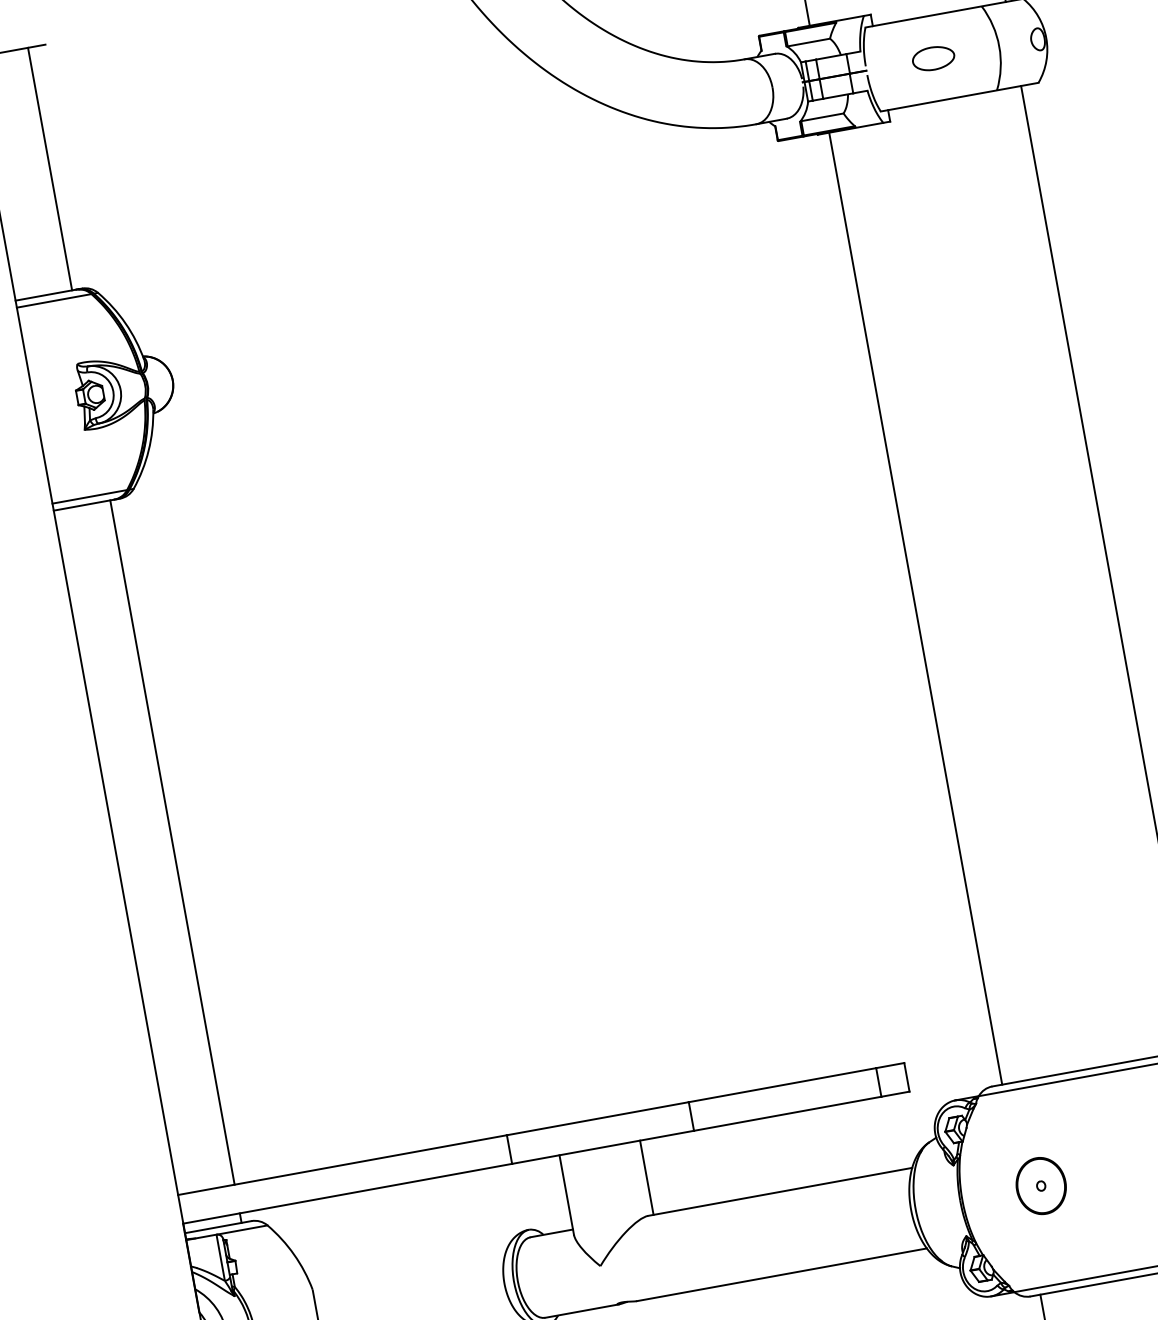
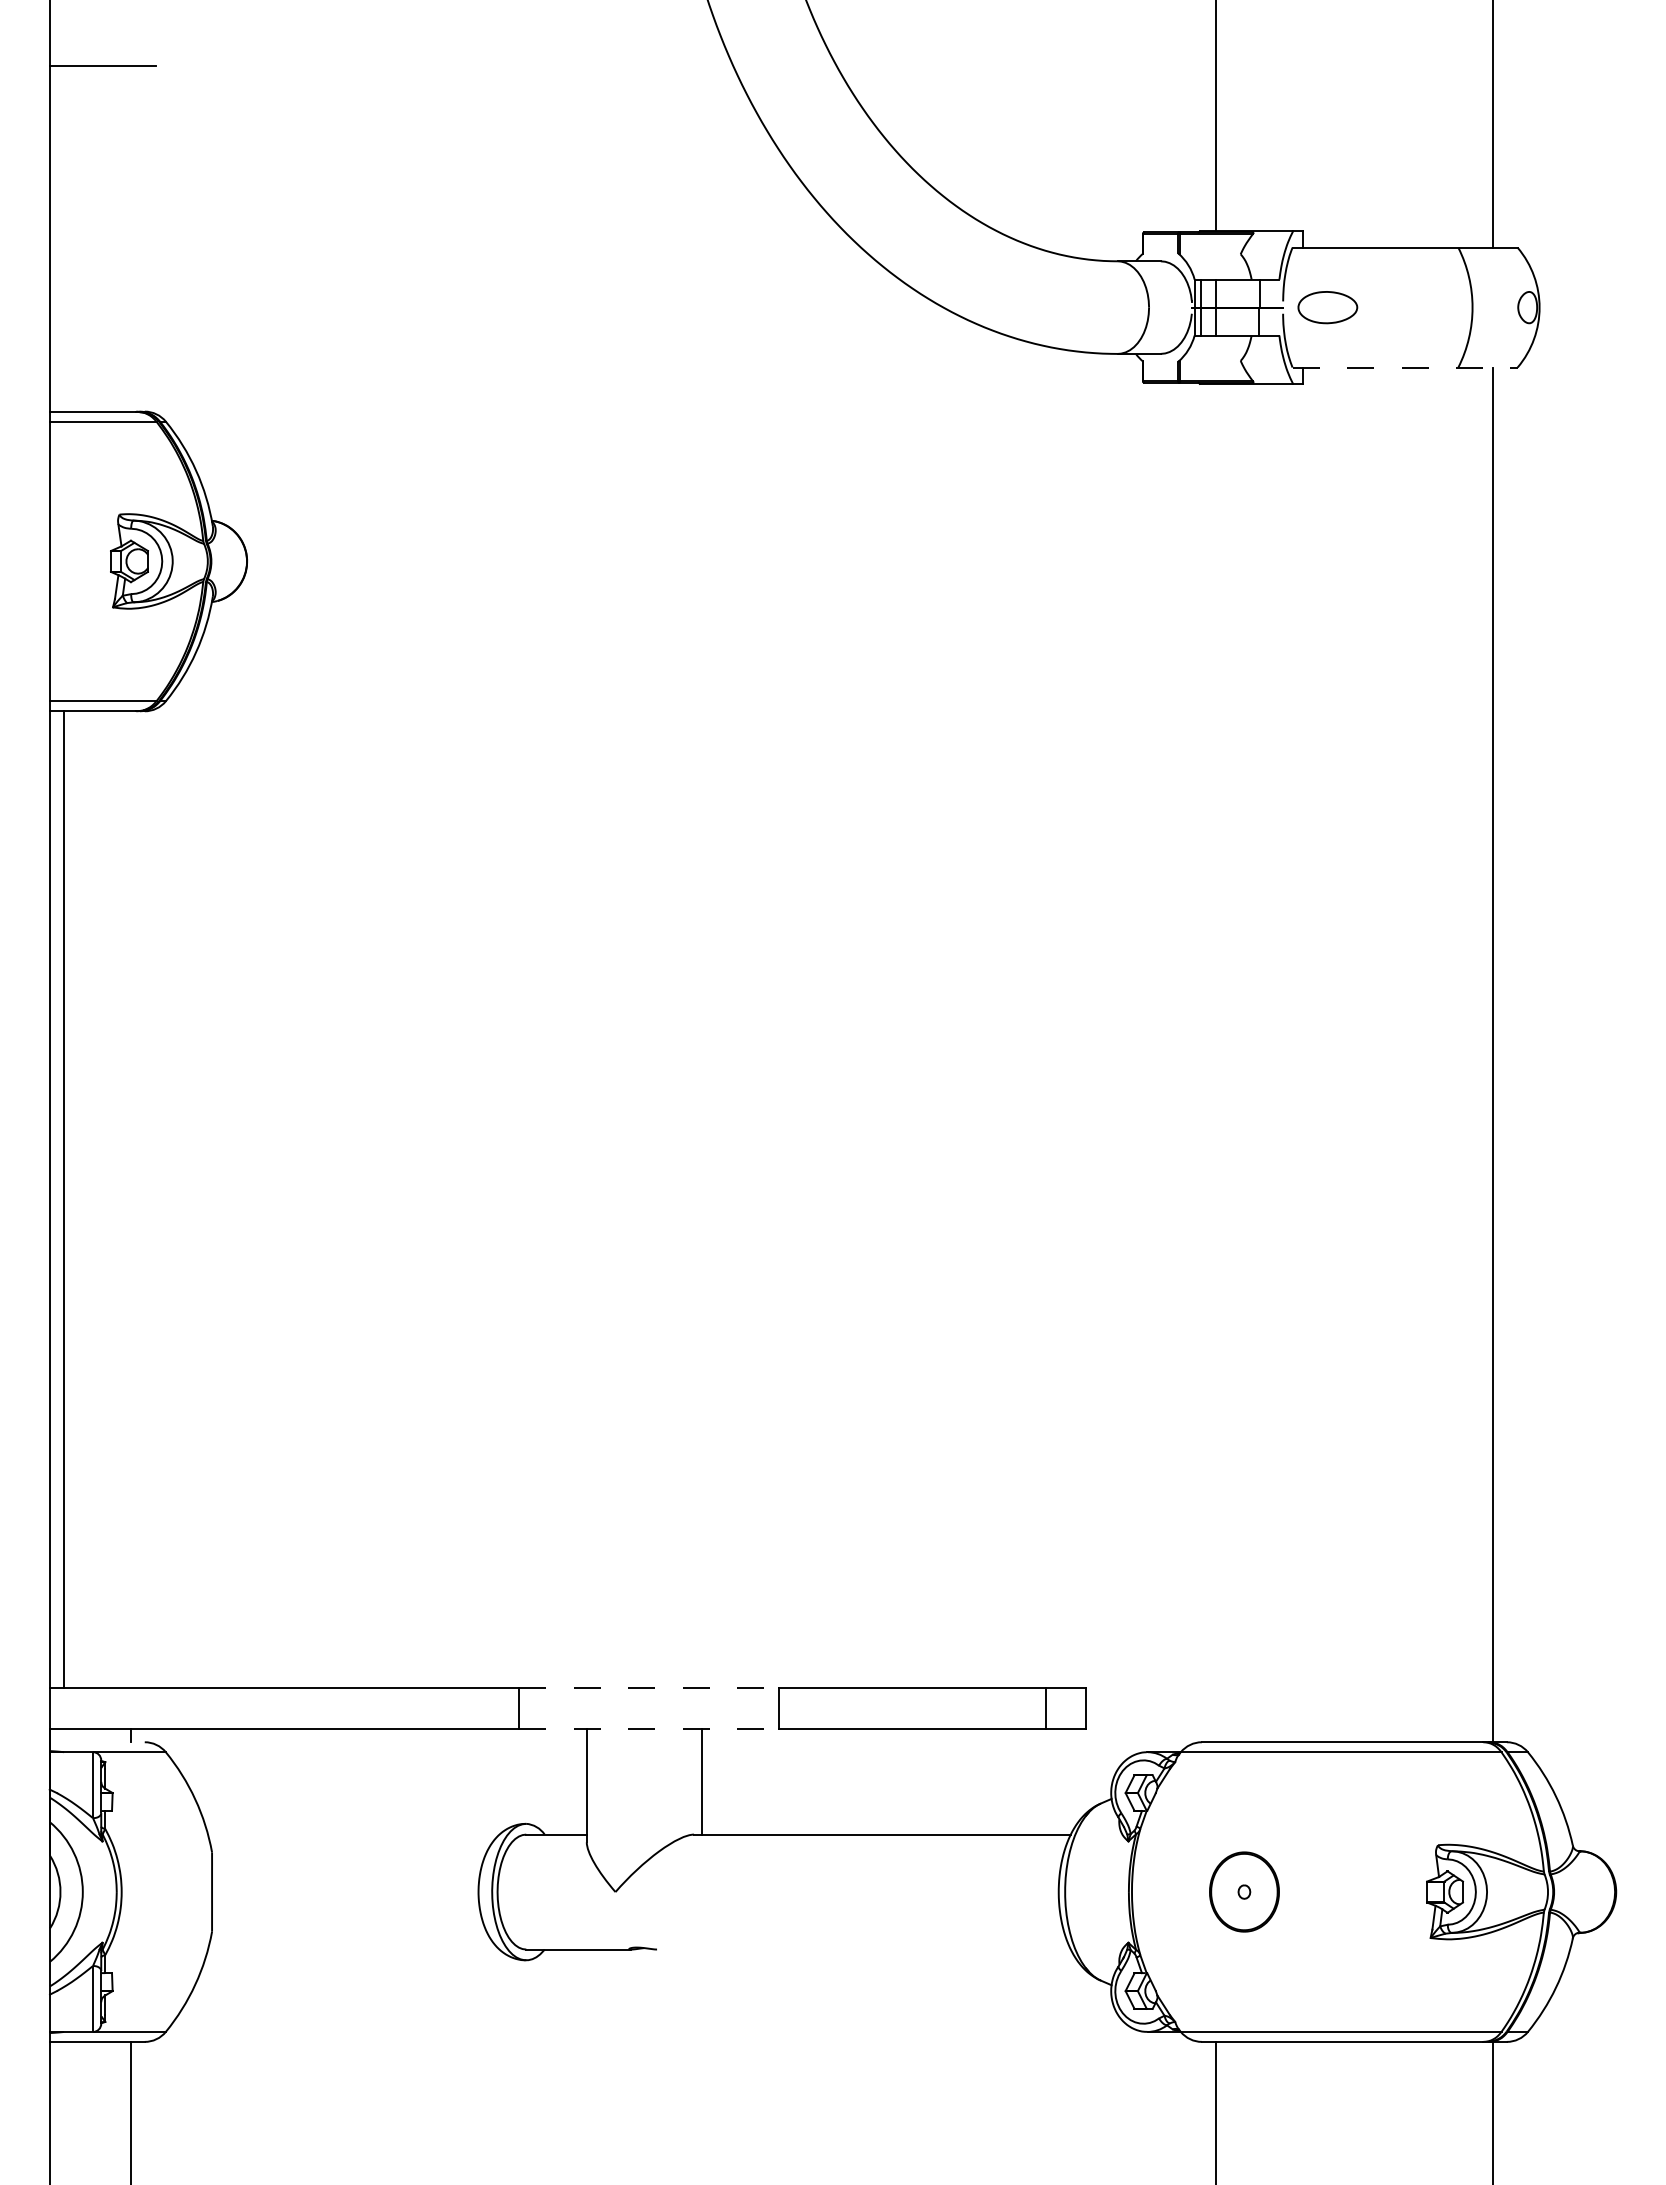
line: (808, 42) -> (1210, 254), removed
part: (933, 58) -> (1327, 307), moved
line: (959, 97) -> (1405, 367), solid -> dashed
line: (822, 117) -> (1210, 360), removed
line: (49, 169) -> (130, 238), removed
line: (915, 608) -> (1216, 1062), removed
line: (172, 842) -> (63, 1199), moved
line: (597, 1118) -> (648, 1687), solid -> dashed
line: (602, 1147) -> (648, 1728), solid -> dashed
line: (217, 1227) -> (96, 1742), removed
line: (781, 1274) -> (863, 1949), removed

